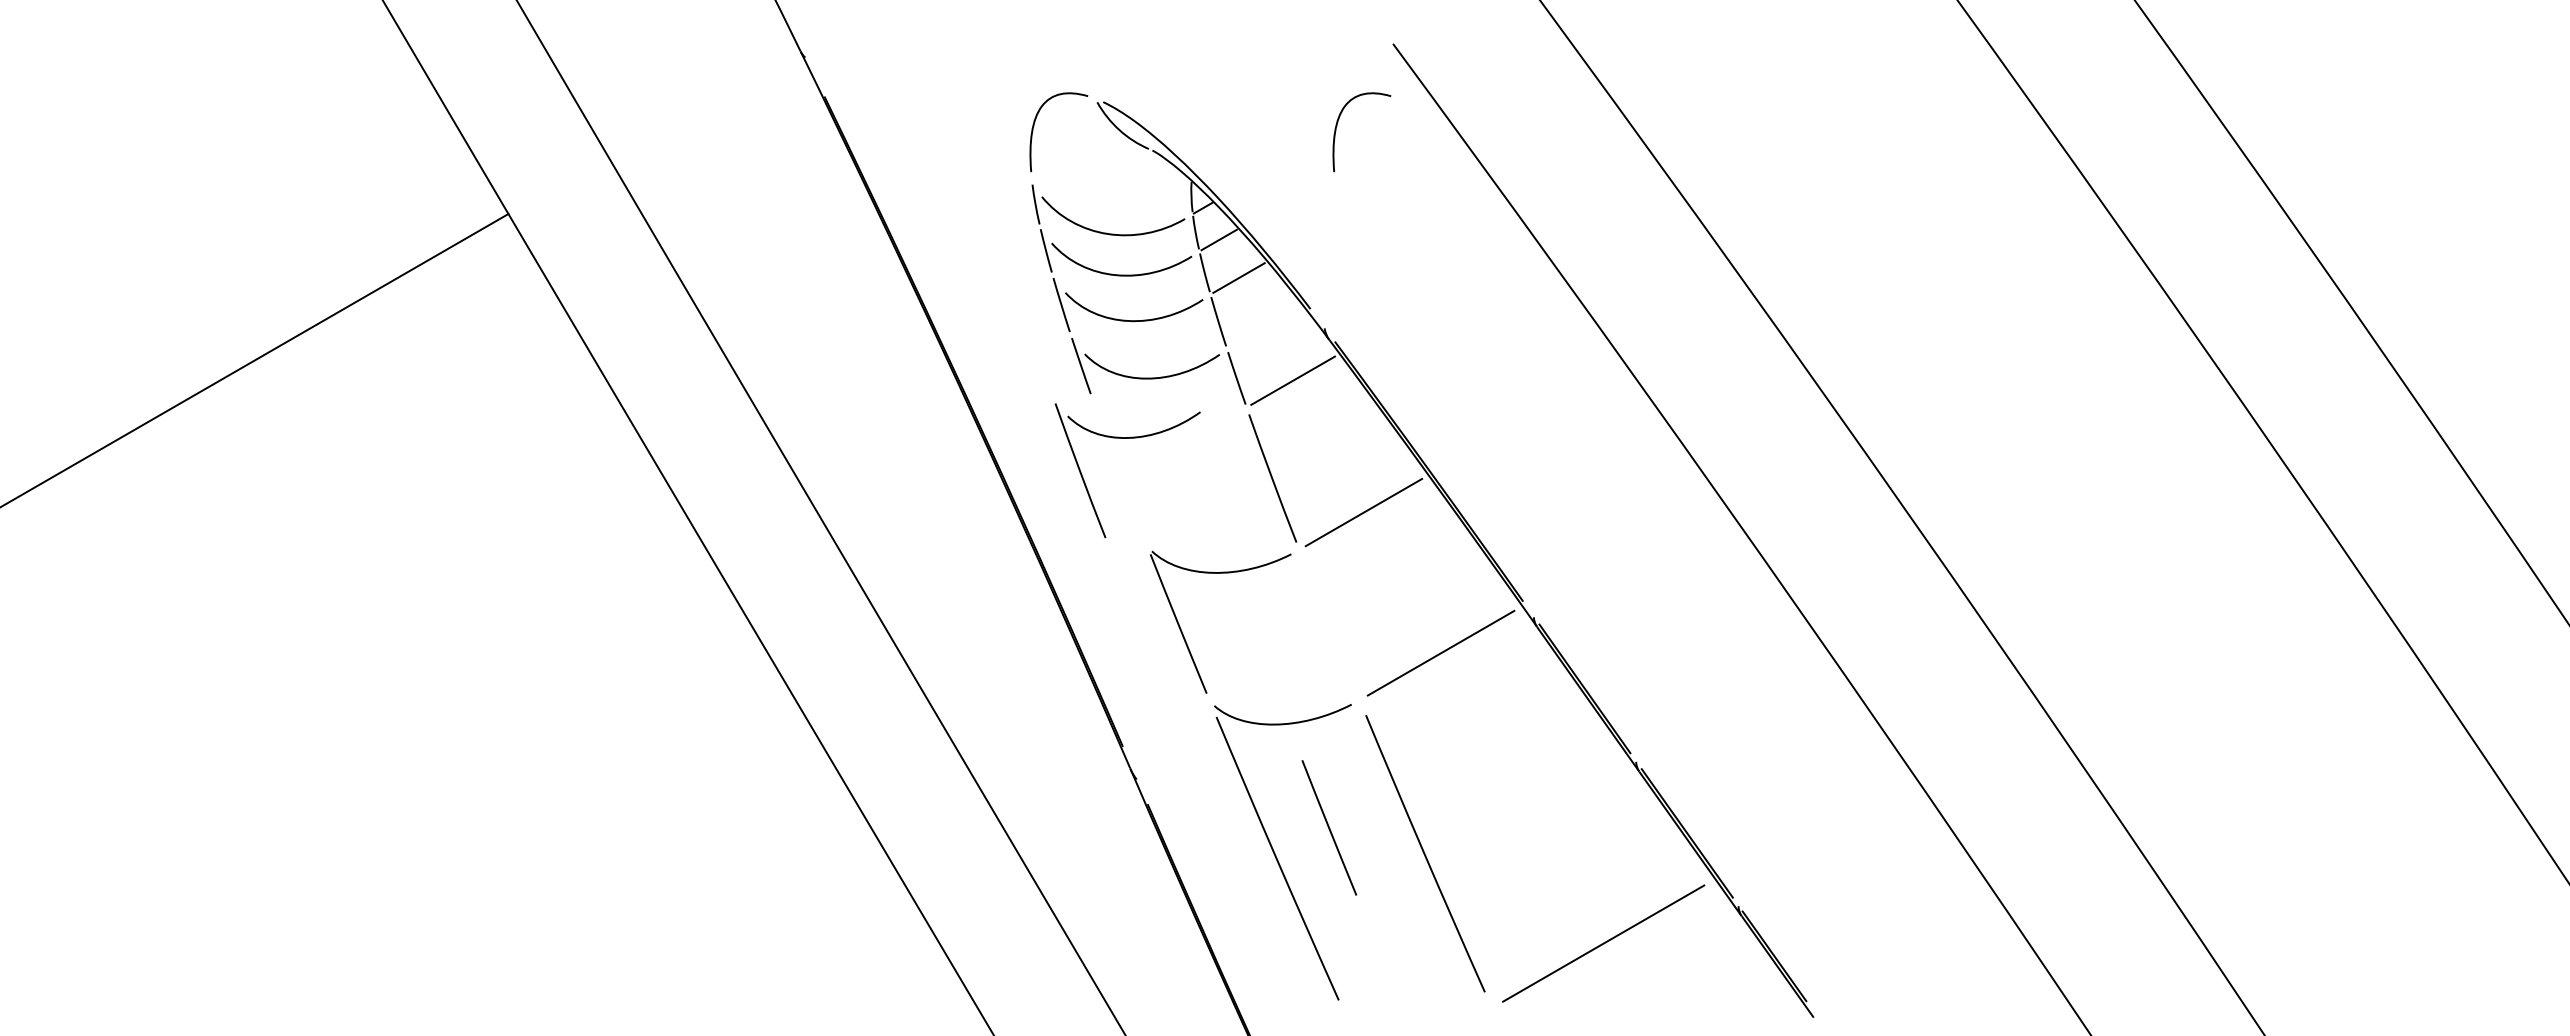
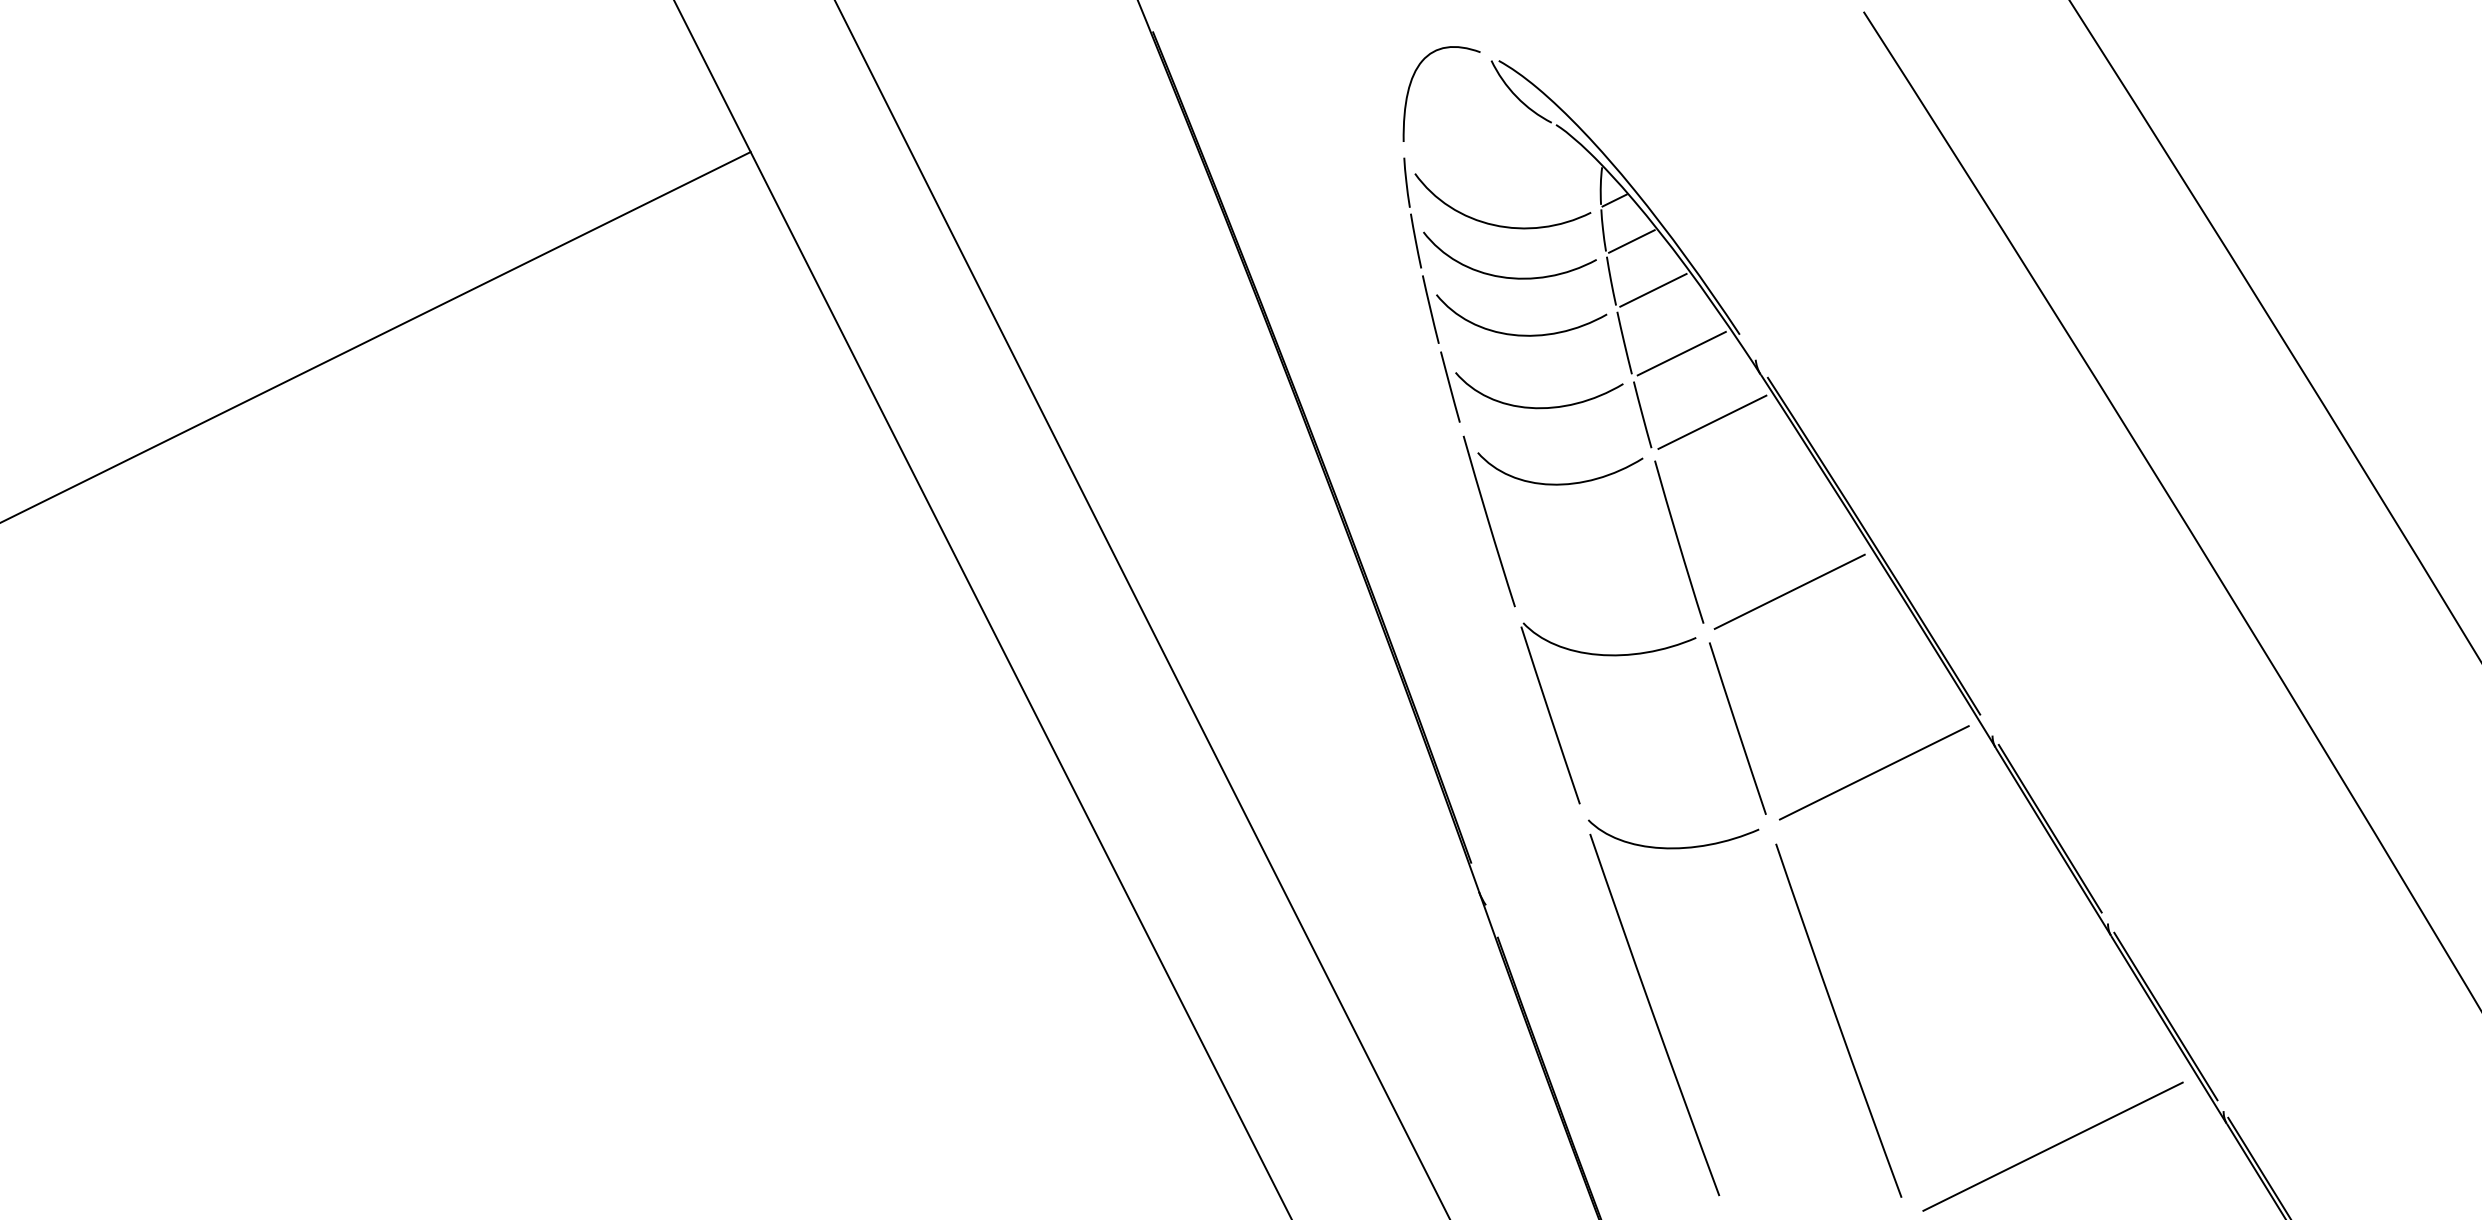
curve: (1337, 126) -> (1787, 109), removed
line: (1264, 327) -> (1681, 353), added
part: (1127, 438) -> (1550, 485), moved
line: (1329, 827) -> (1737, 728), moved

